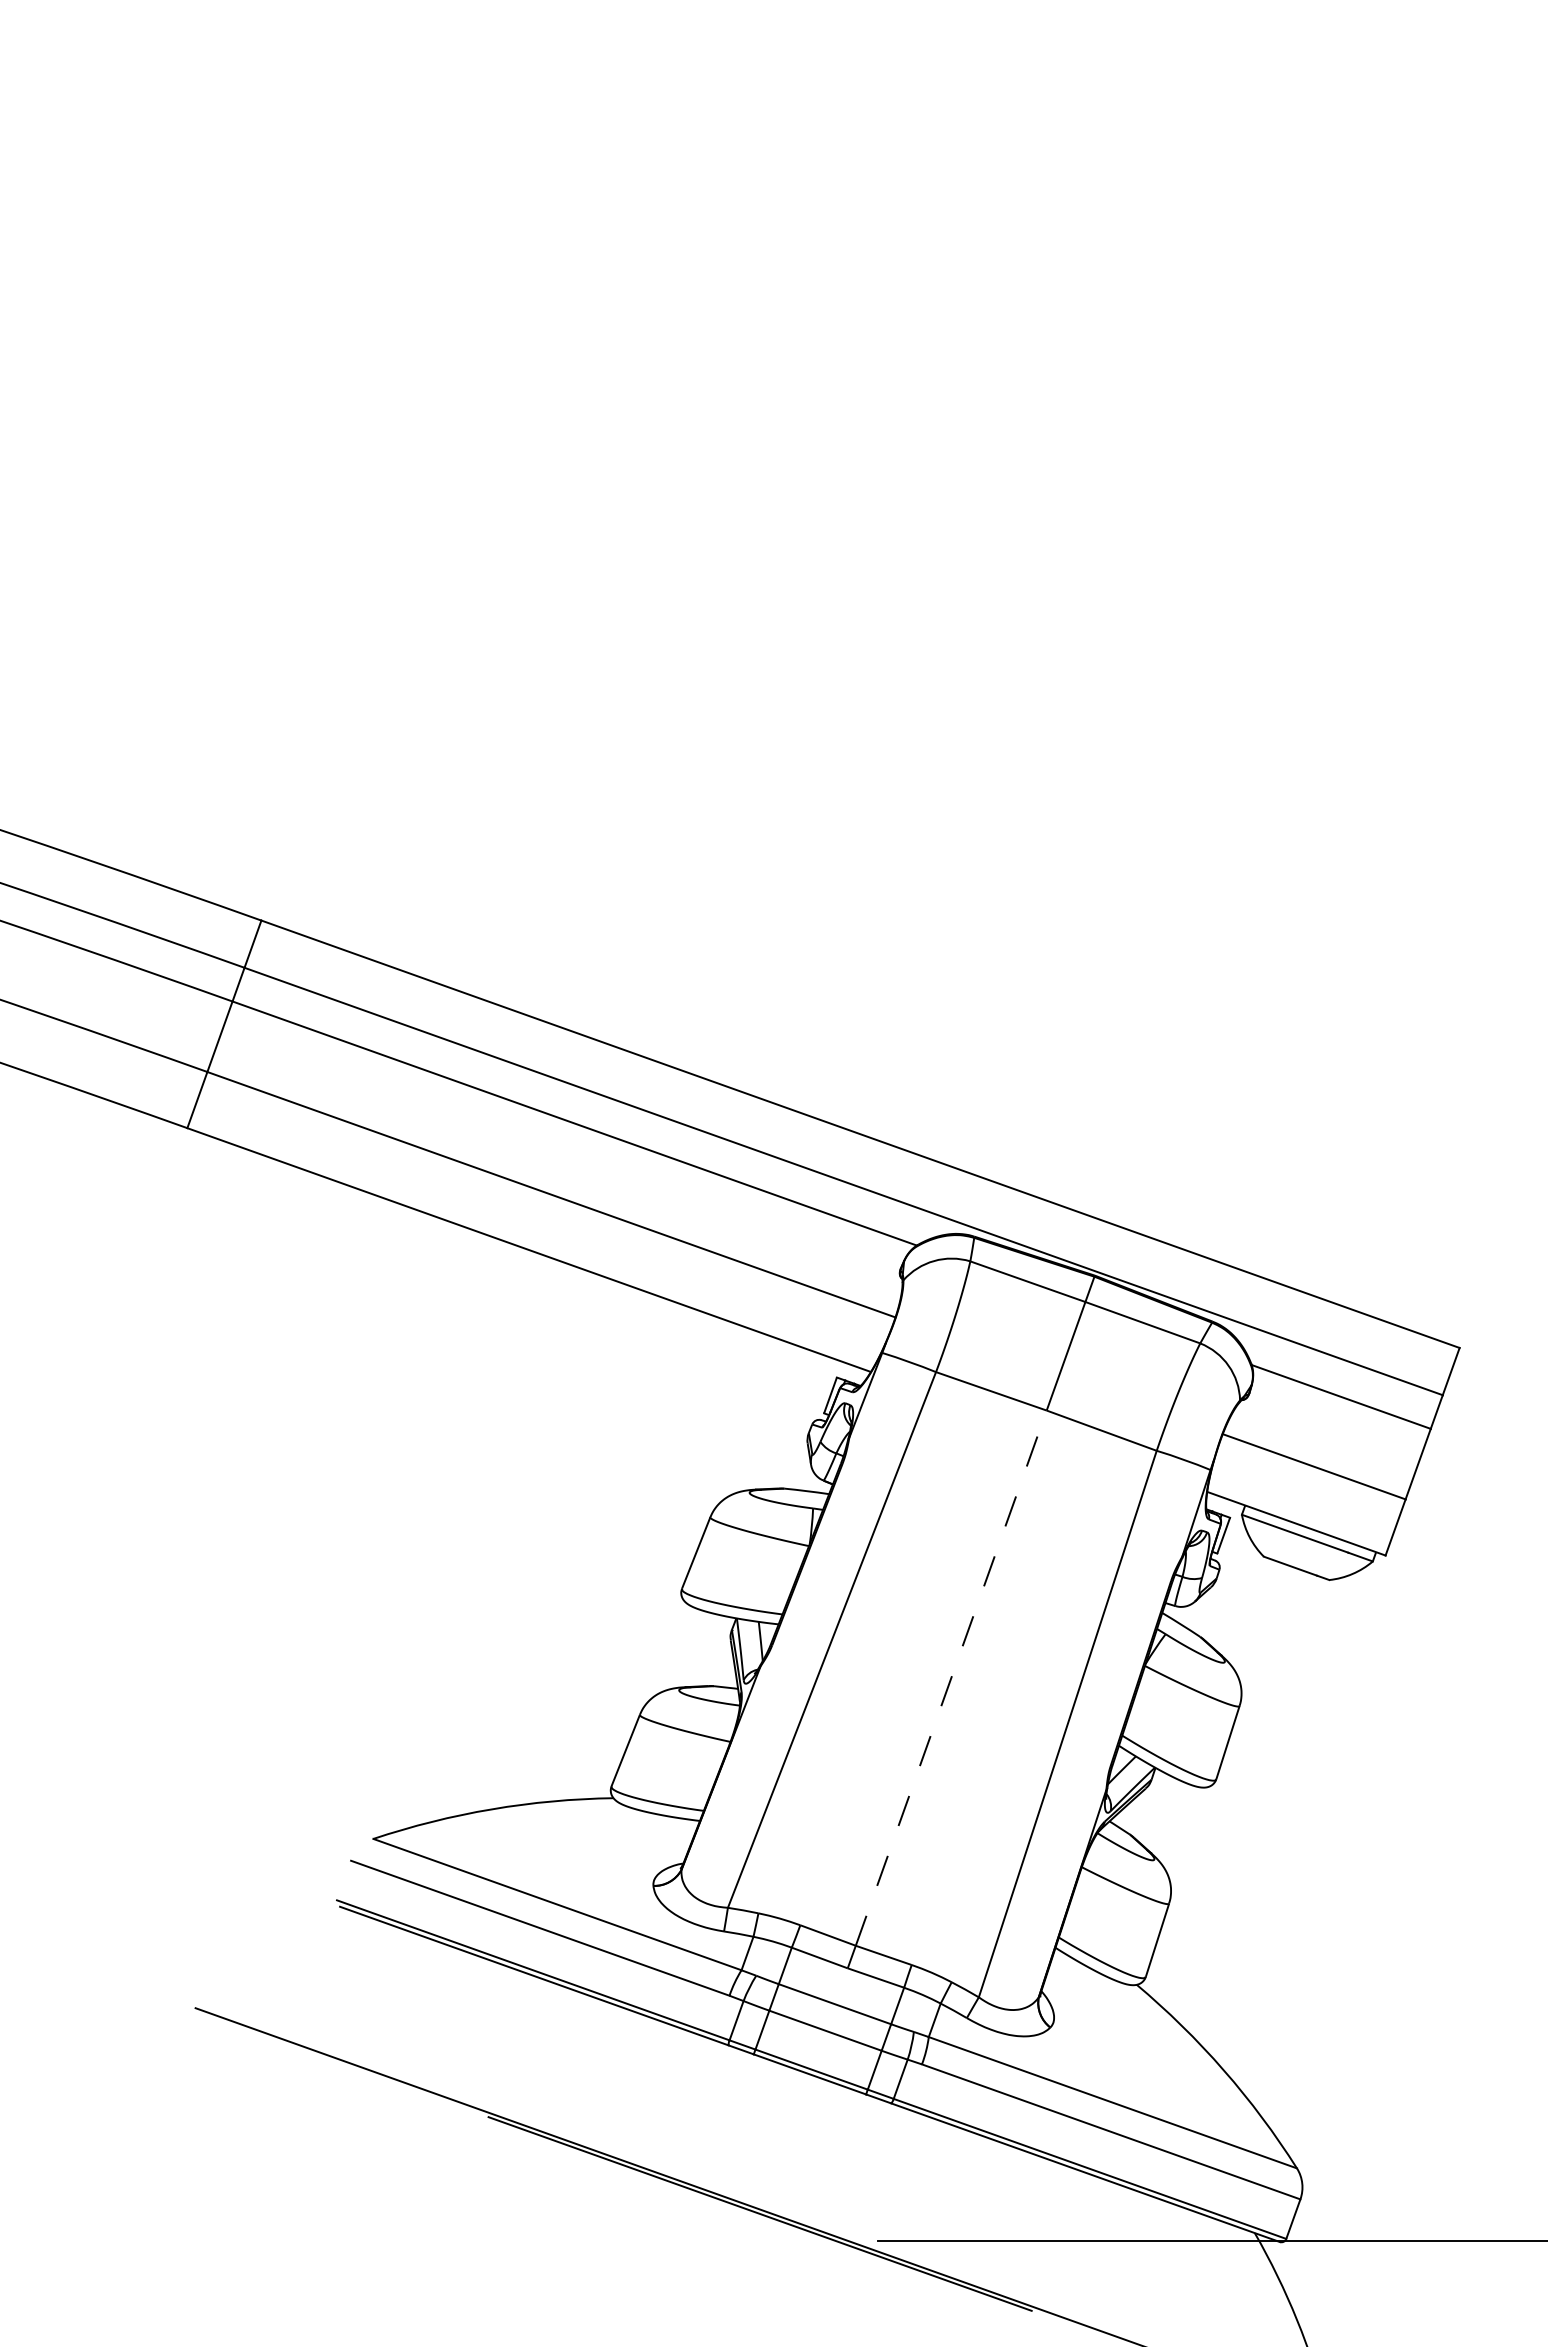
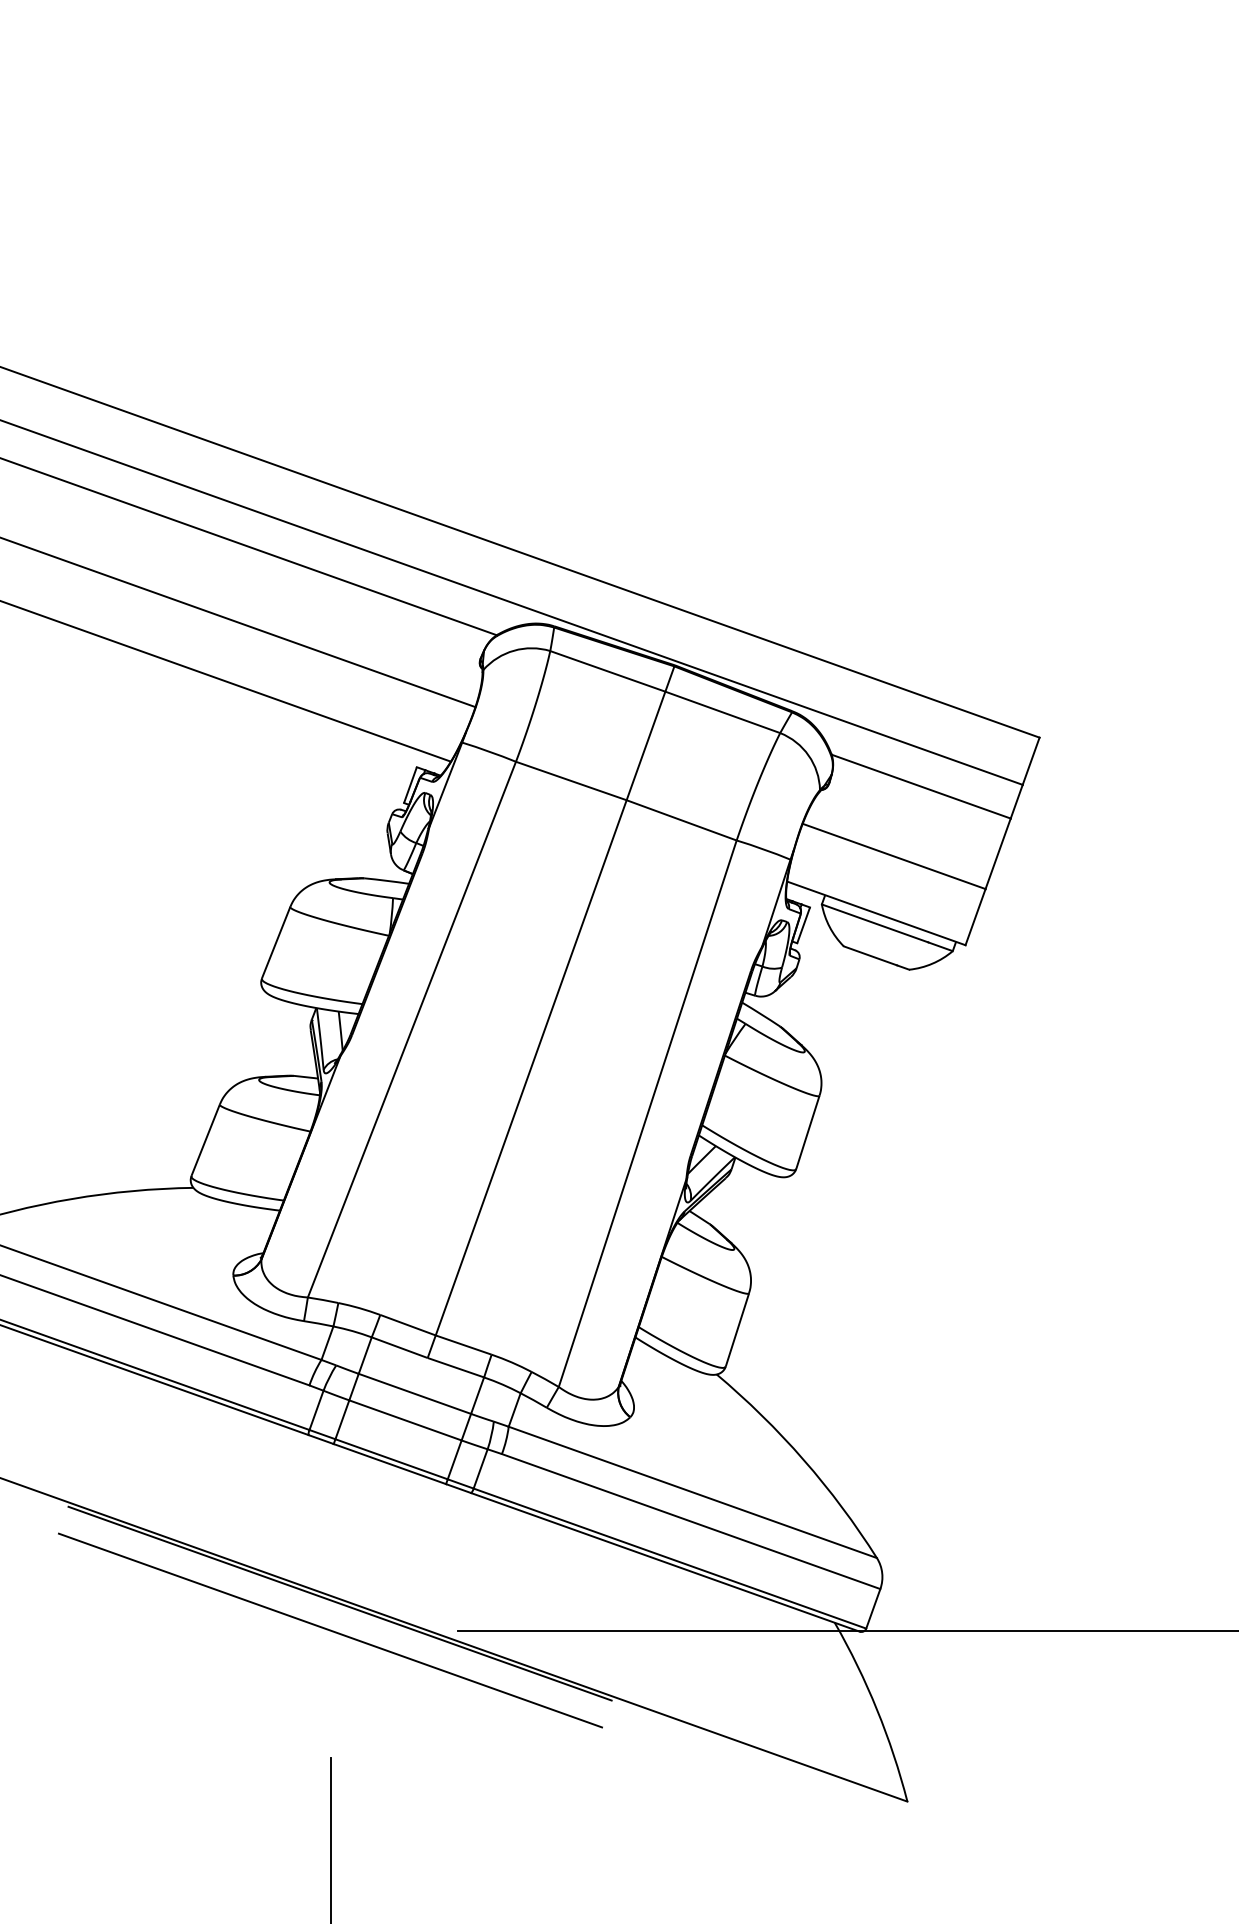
line: (951, 1677) -> (531, 1067), dashed -> solid
line: (750, 2240) -> (330, 1630), added

